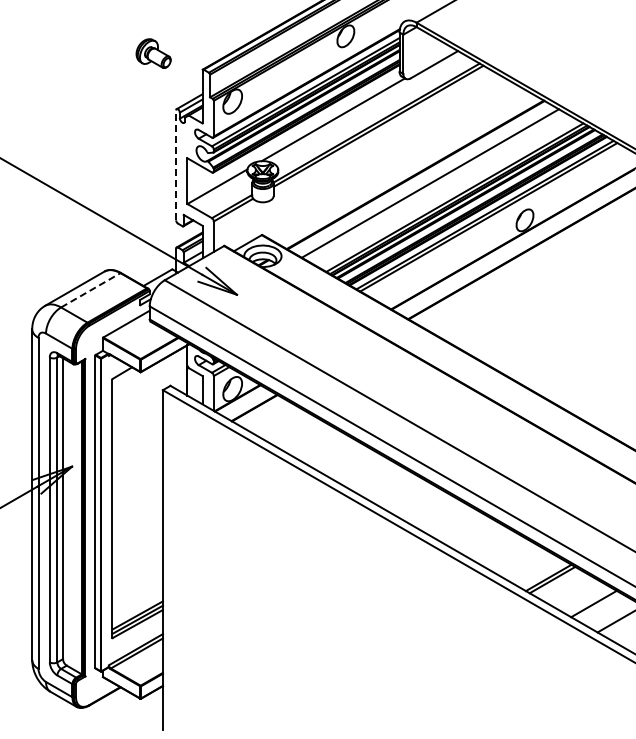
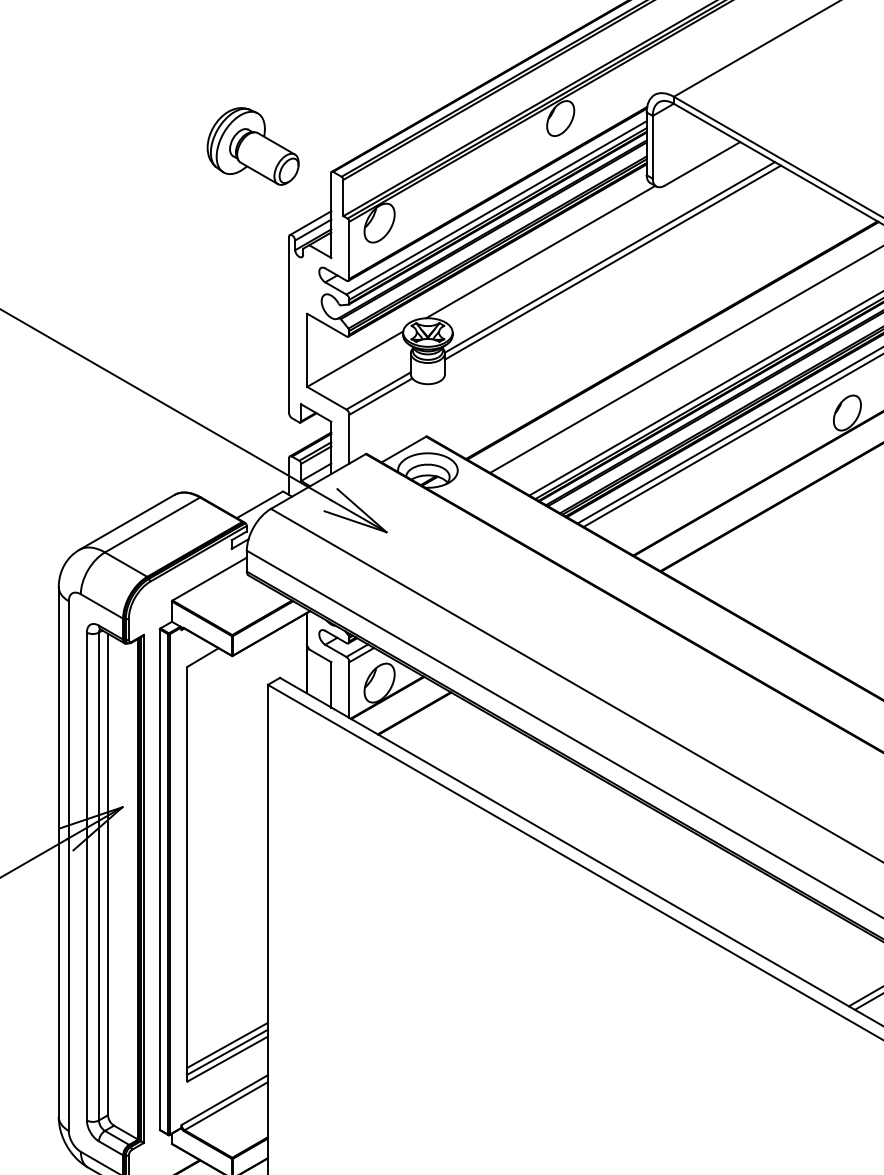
part: (153, 53) -> (252, 145), size x1.67
line: (176, 165) -> (289, 325), dashed -> solid
line: (91, 290) -> (153, 525), dashed -> solid

